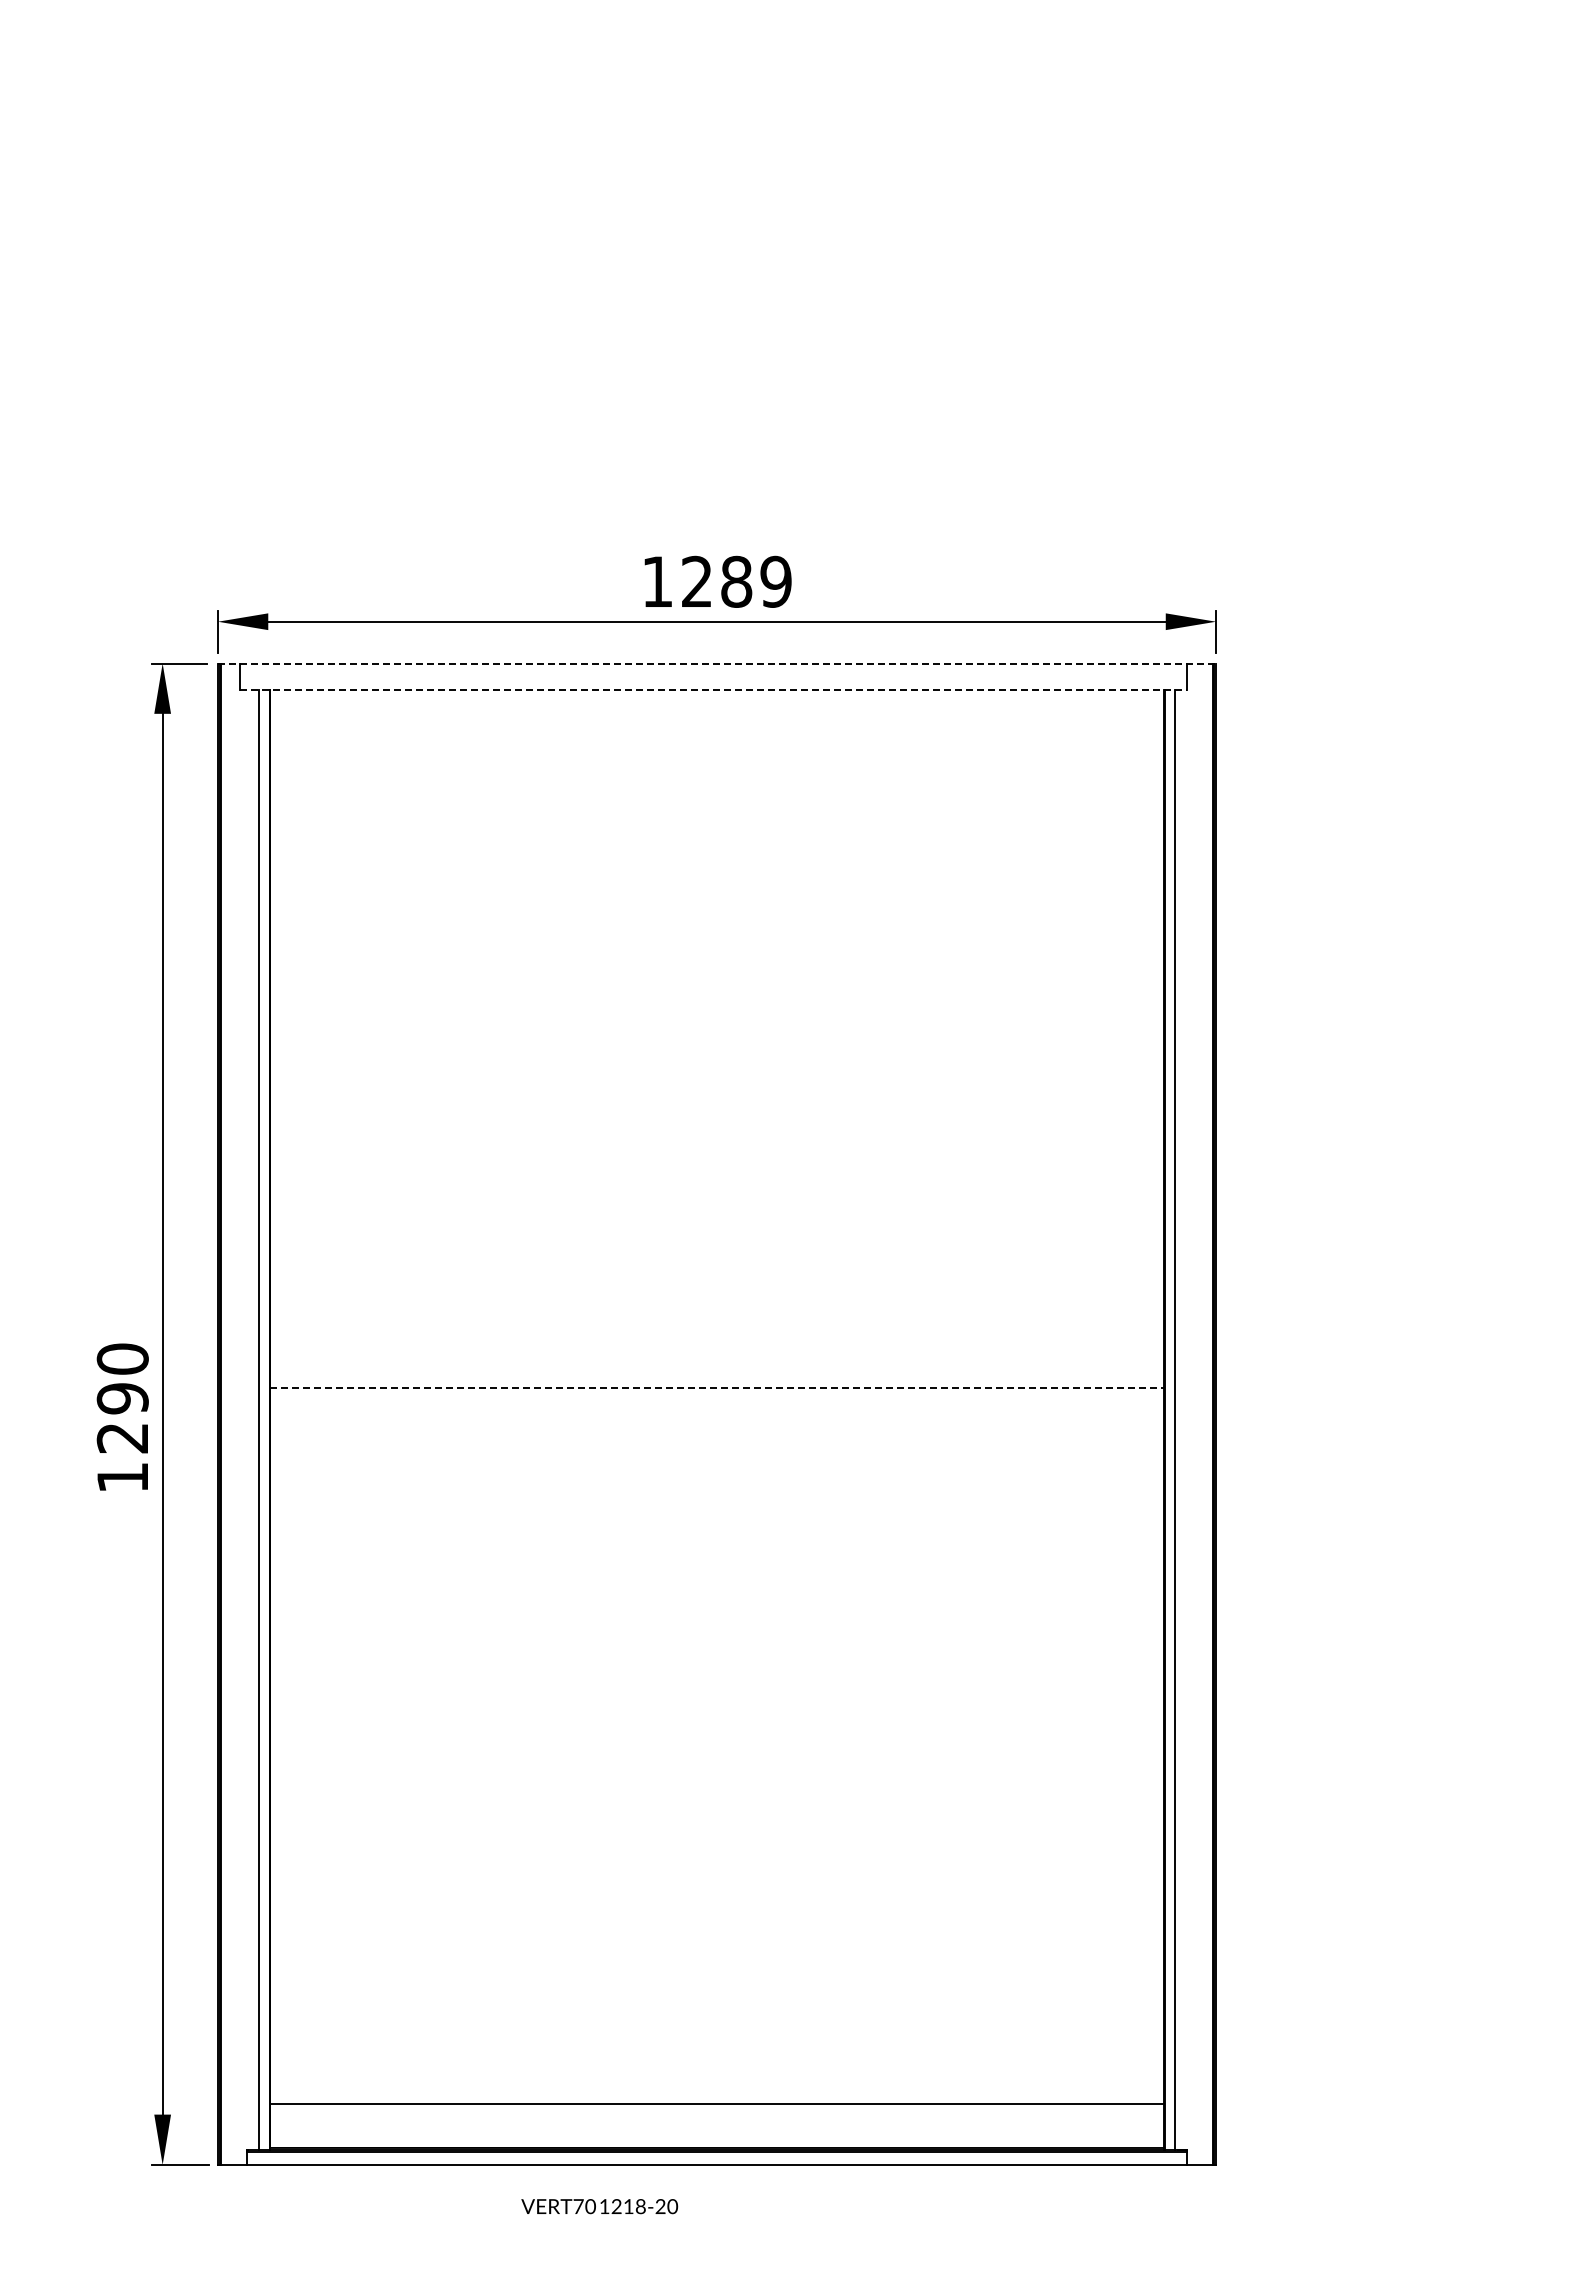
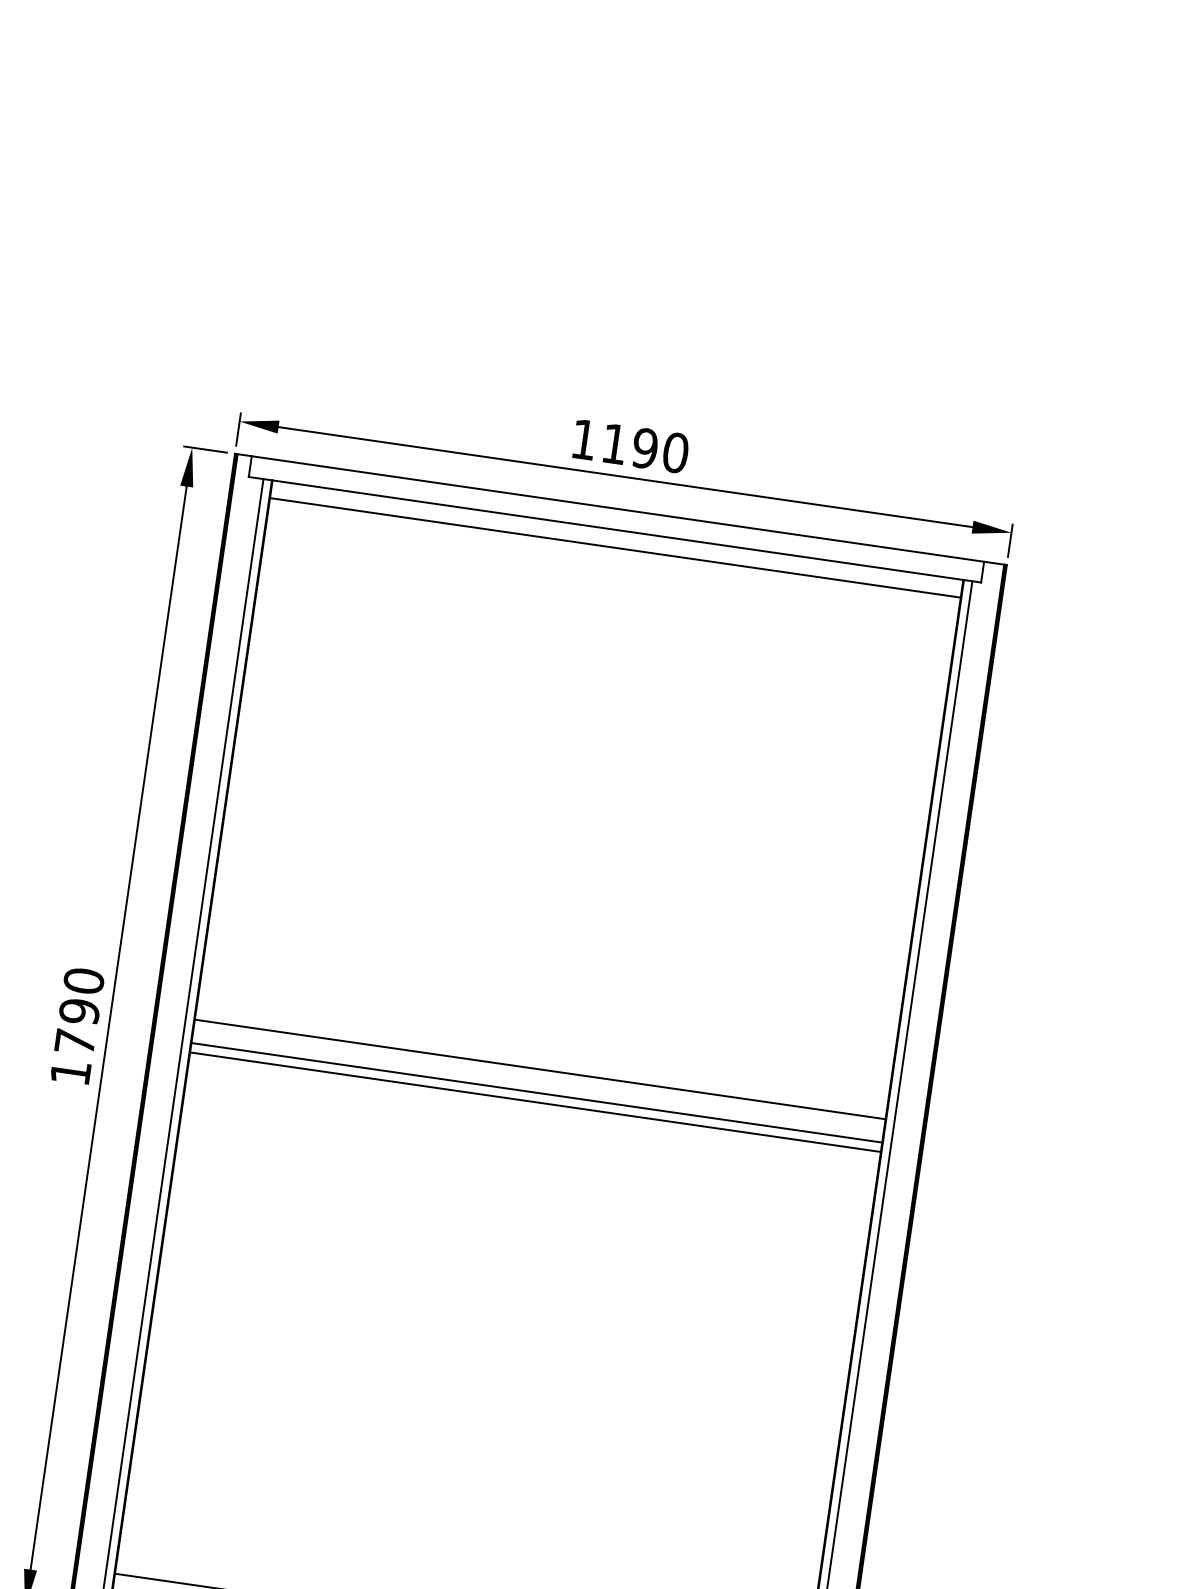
text: (736, 581) -> (645, 448), 1289 -> 1190
line: (717, 663) -> (621, 509), dashed -> solid
line: (713, 690) -> (615, 529), dashed -> solid
line: (716, 713) -> (614, 548), added
line: (717, 1387) -> (540, 1069), dashed -> solid
line: (716, 1417) -> (536, 1092), added
line: (716, 1430) -> (535, 1102), added
text: (121, 1438) -> (74, 1042), 1290 -> 1790

